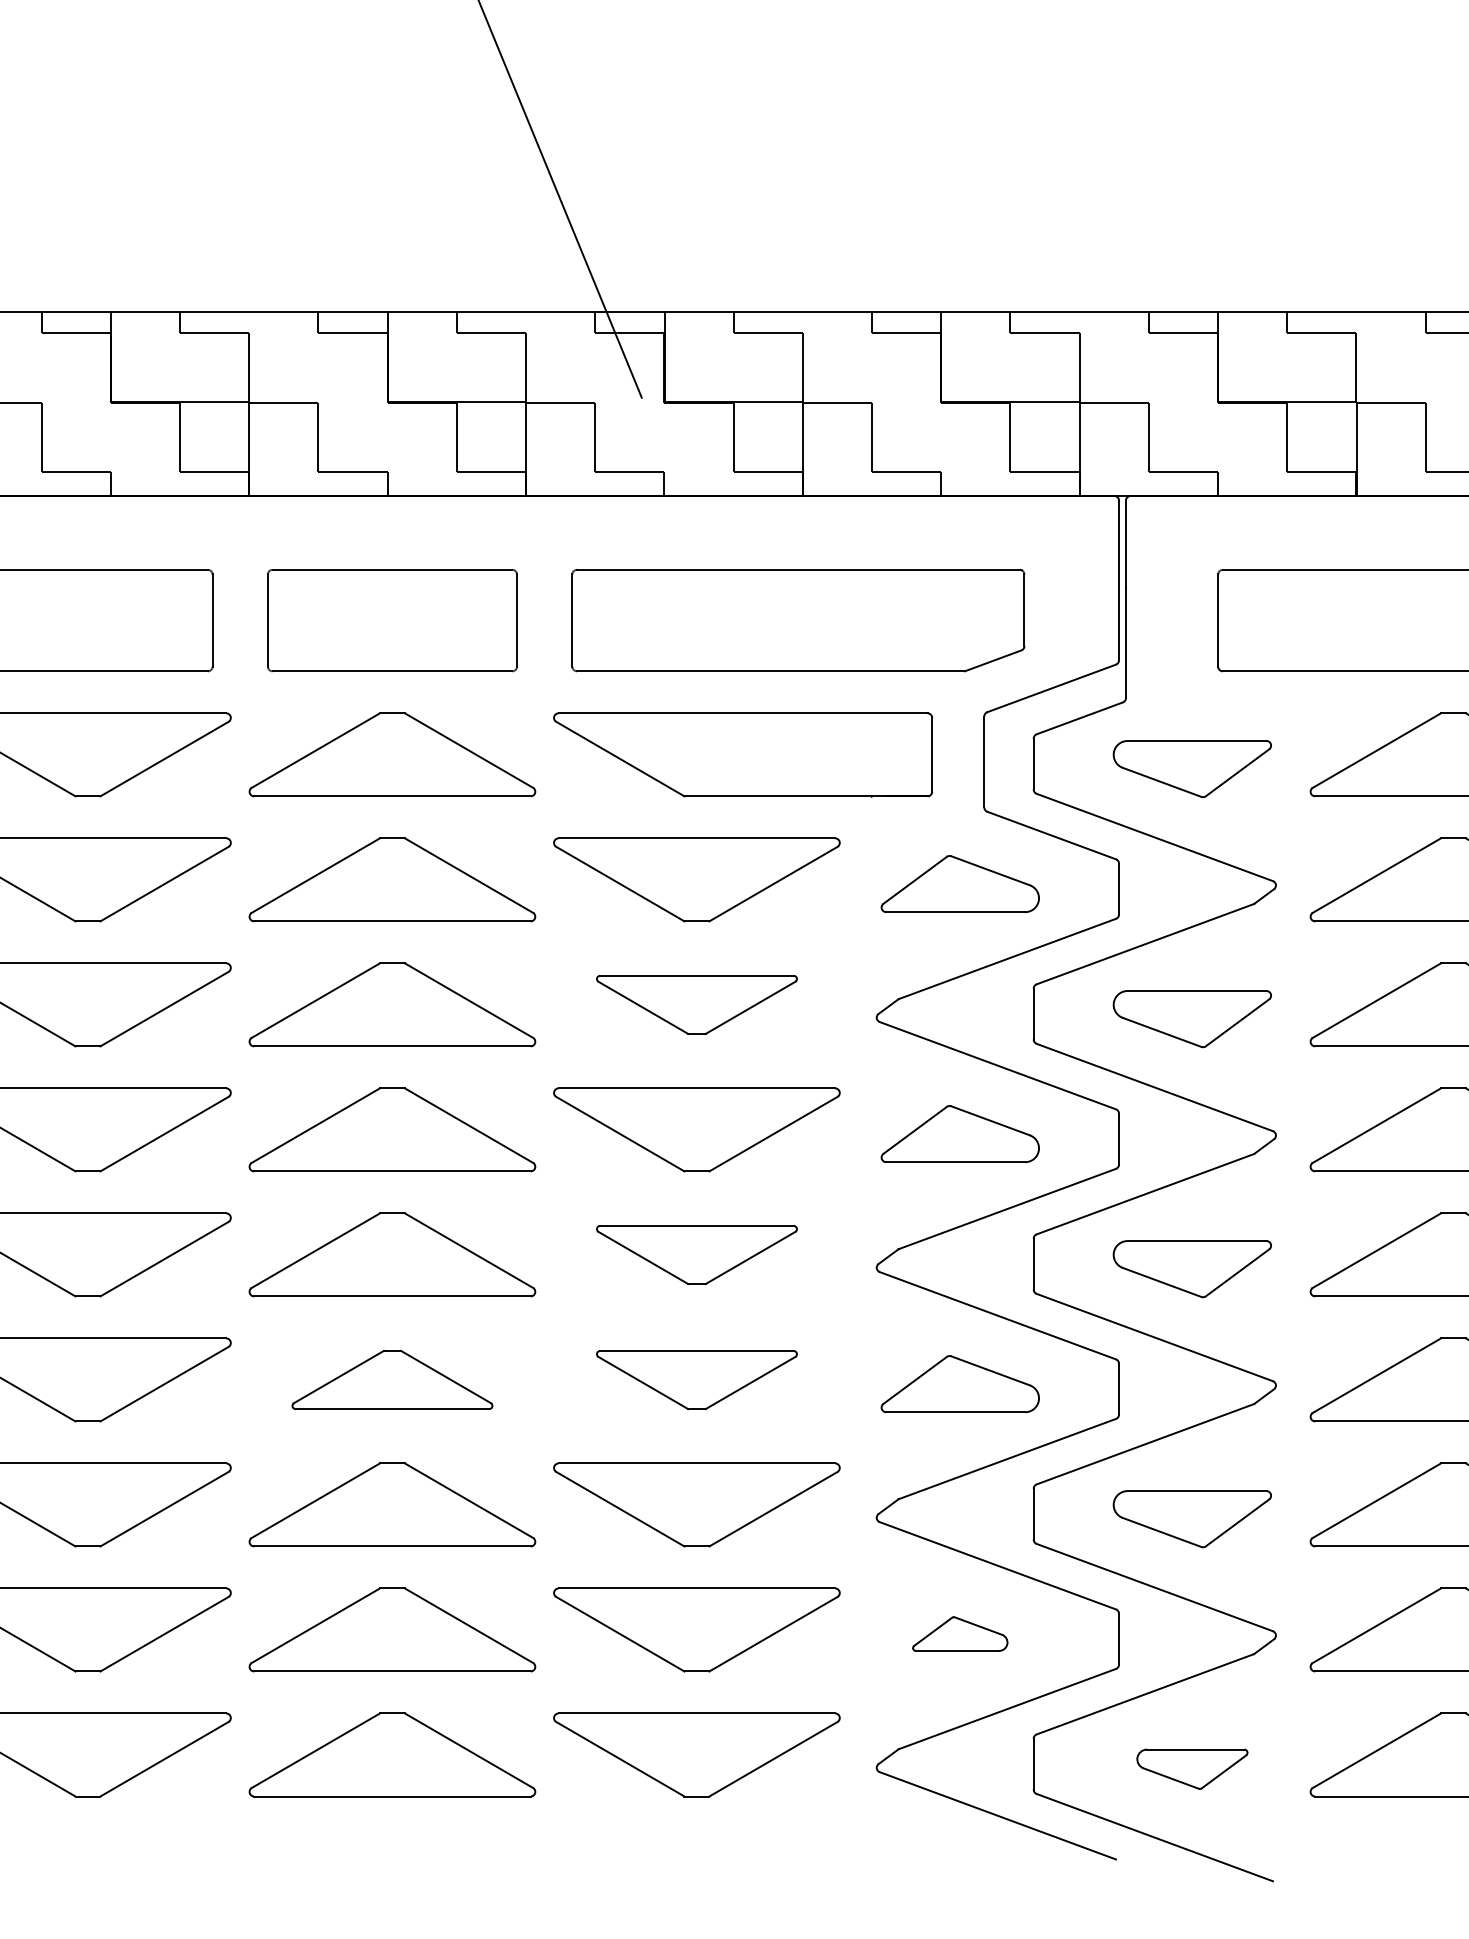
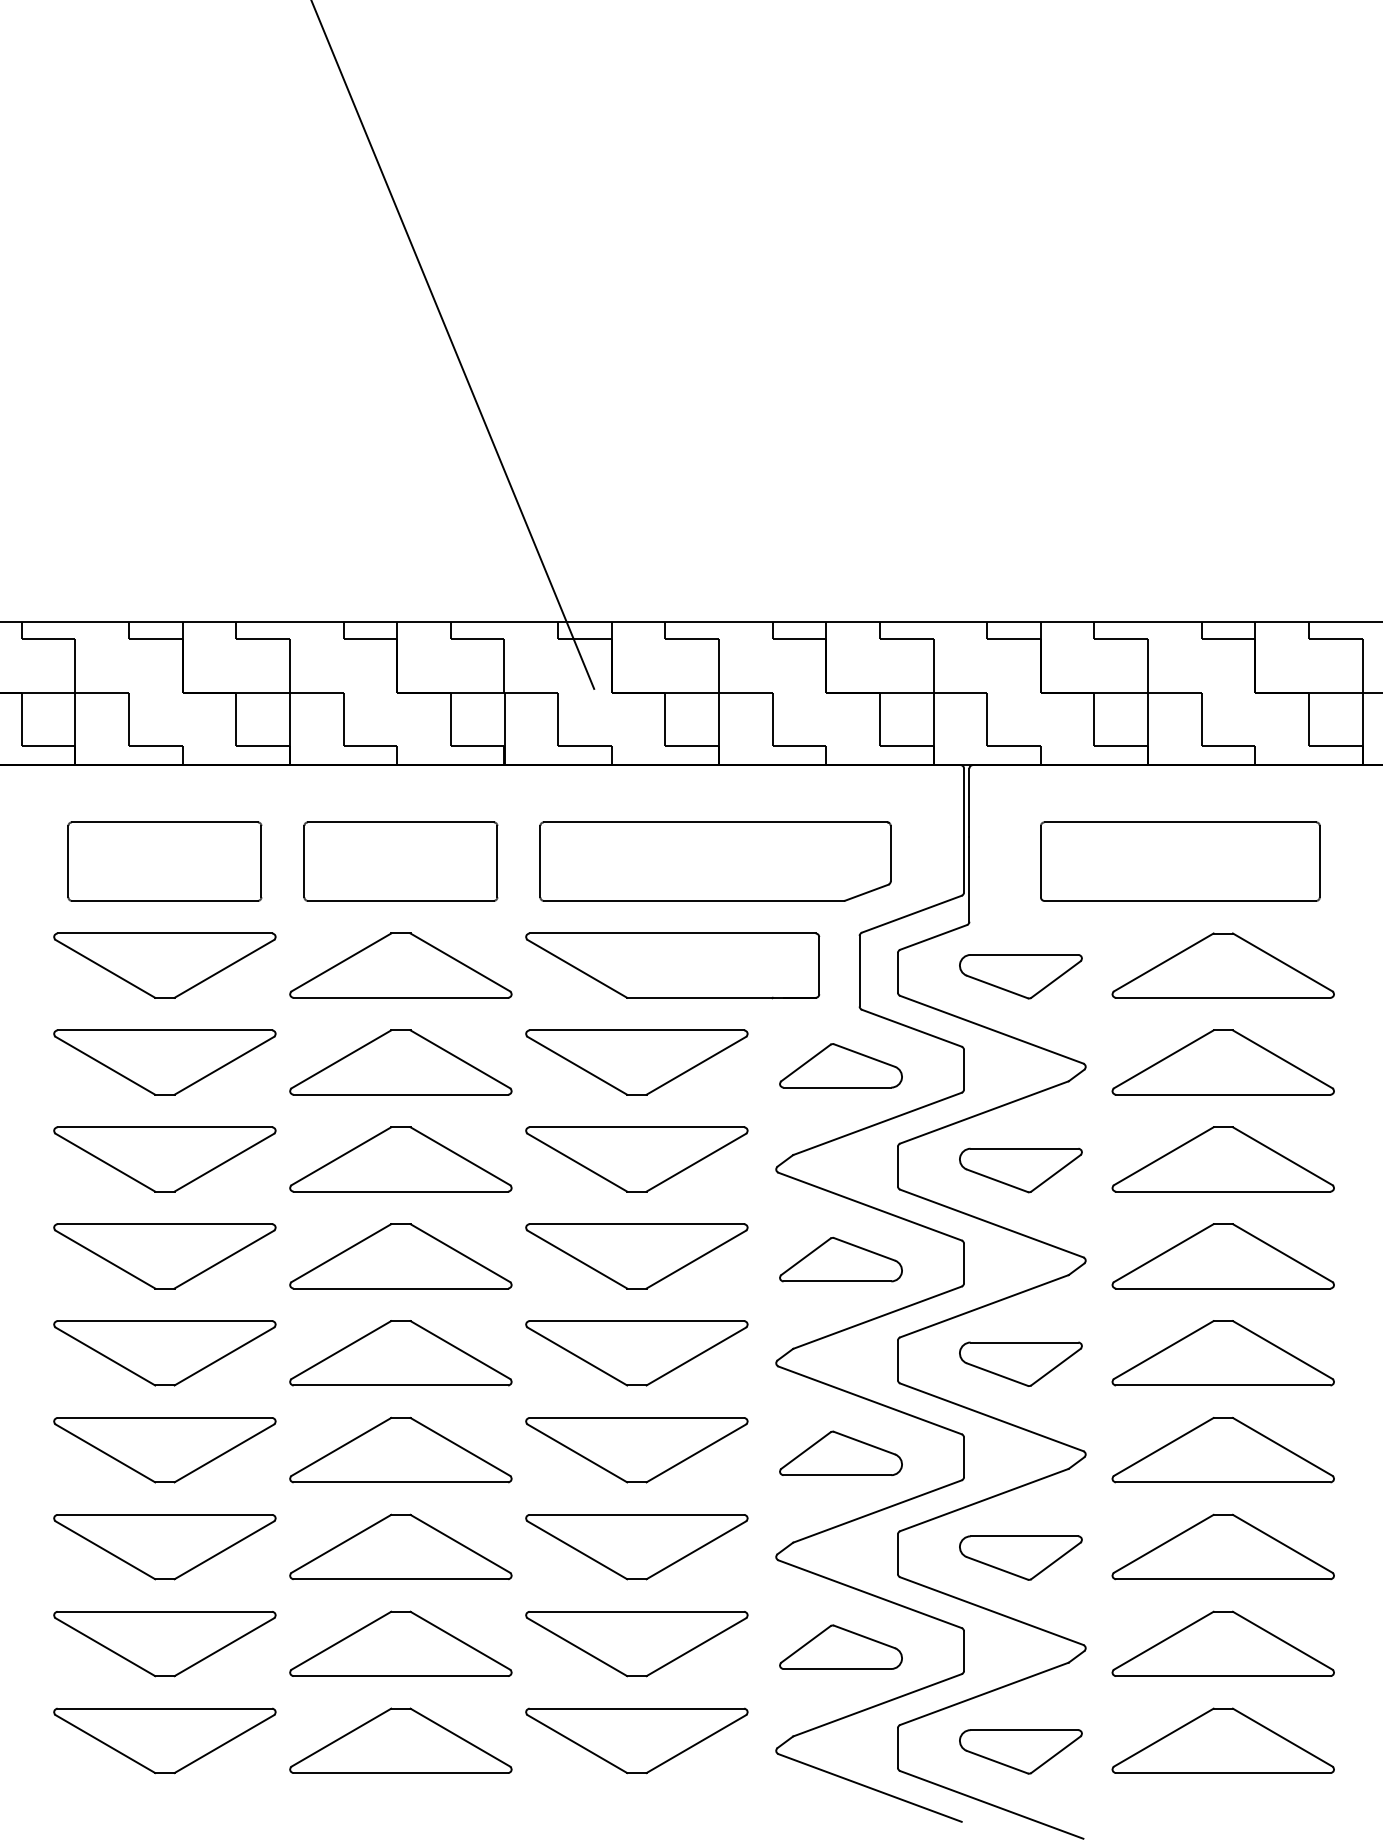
part: (696, 1004) -> (636, 1159), size x1.43
part: (696, 1255) -> (636, 1353), size x1.43
part: (391, 1380) -> (400, 1450), size x1.43
part: (696, 1380) -> (636, 1450), size x1.43
part: (959, 1633) -> (840, 1646), size x1.67
part: (1191, 1768) -> (1020, 1751), size x1.43

